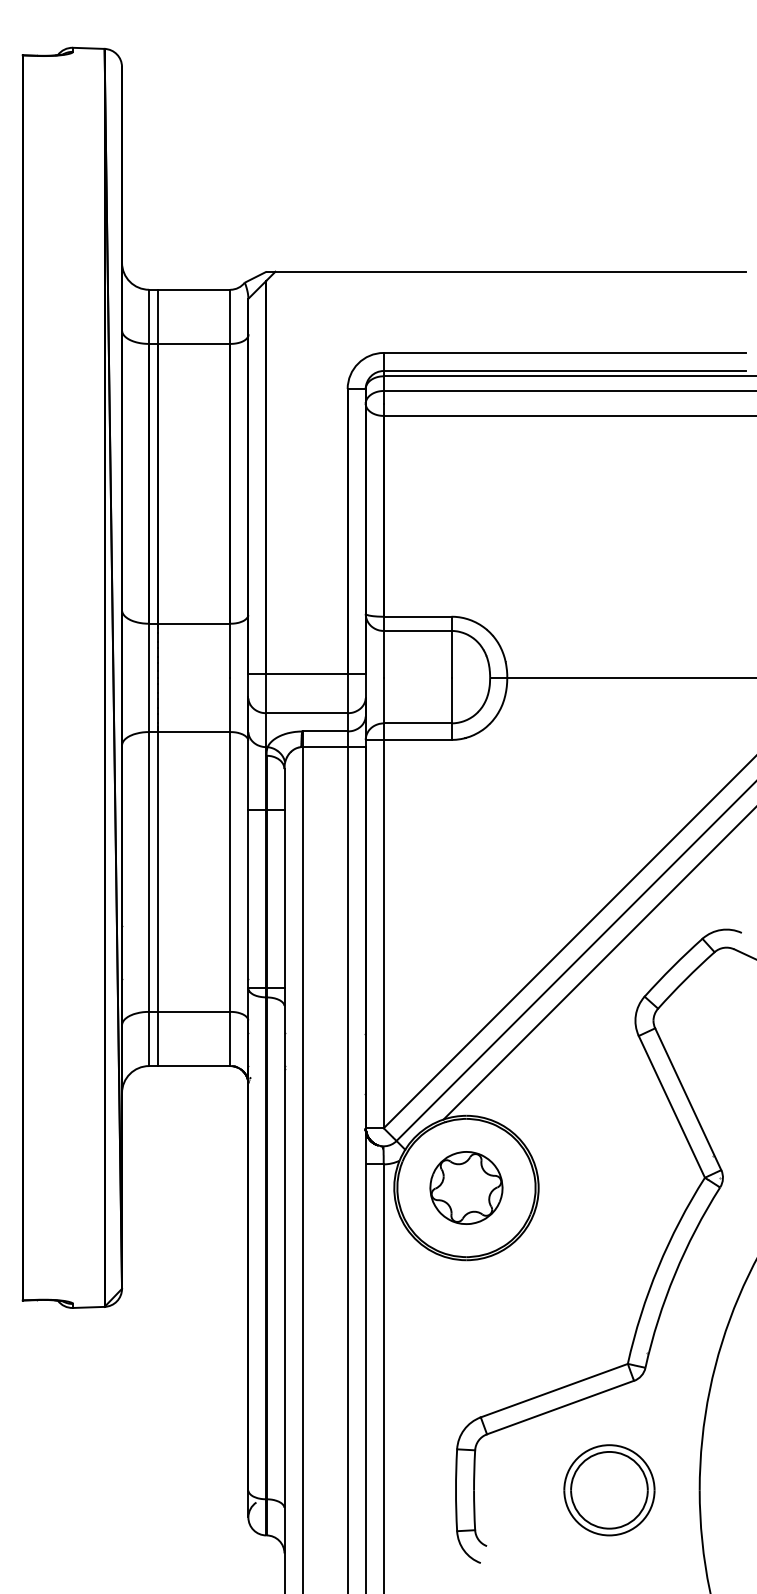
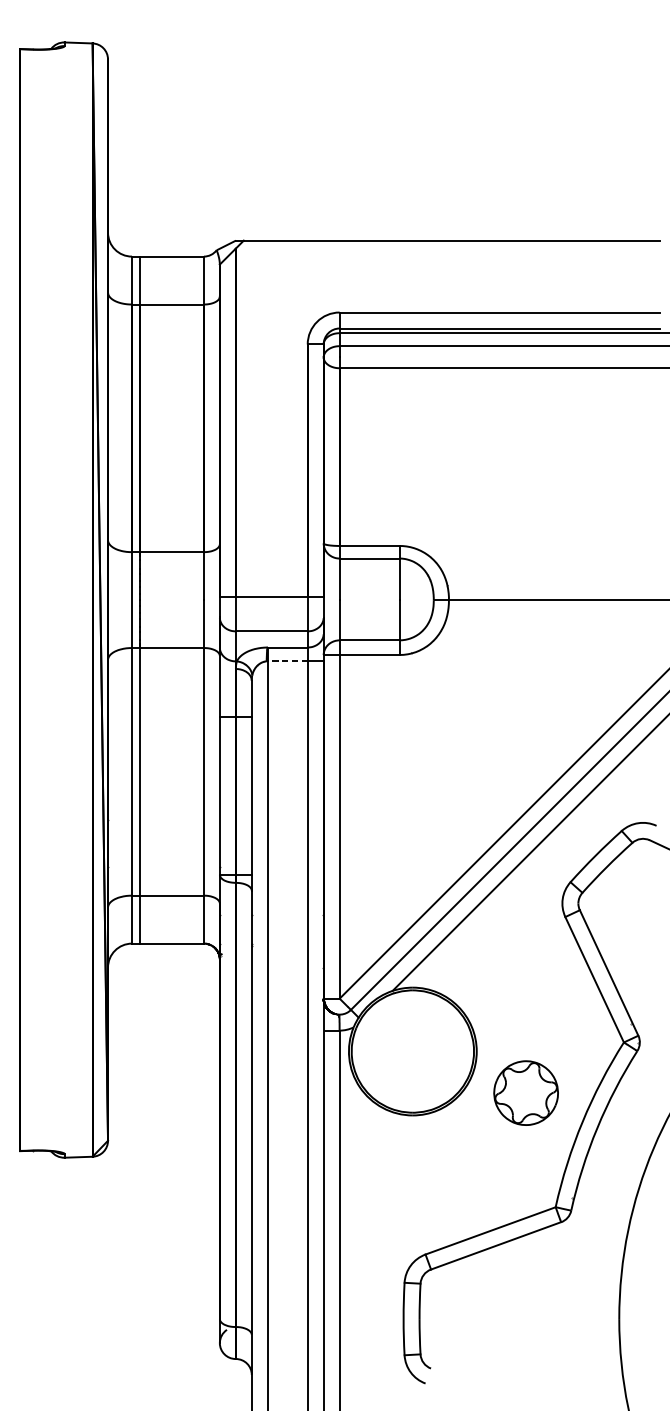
line: (325, 747) -> (288, 661), solid -> dashed
part: (466, 1187) -> (526, 1092), moved
part: (609, 1490) -> (539, 1319), removed

